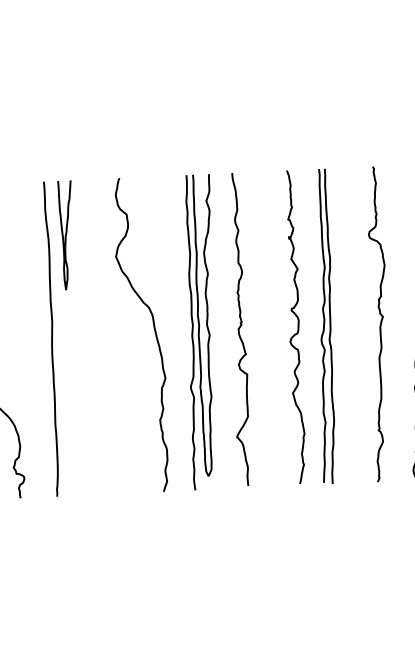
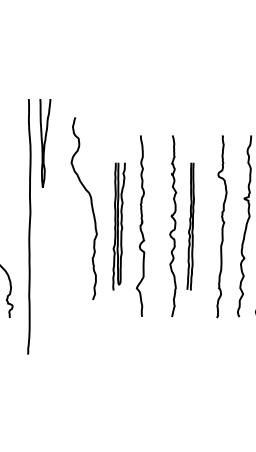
part: (324, 326) -> (190, 226), size x0.7
part: (200, 331) -> (118, 226), size x0.7
curve: (154, 334) -> (91, 208), moved
part: (62, 338) -> (38, 226), size x1.4

